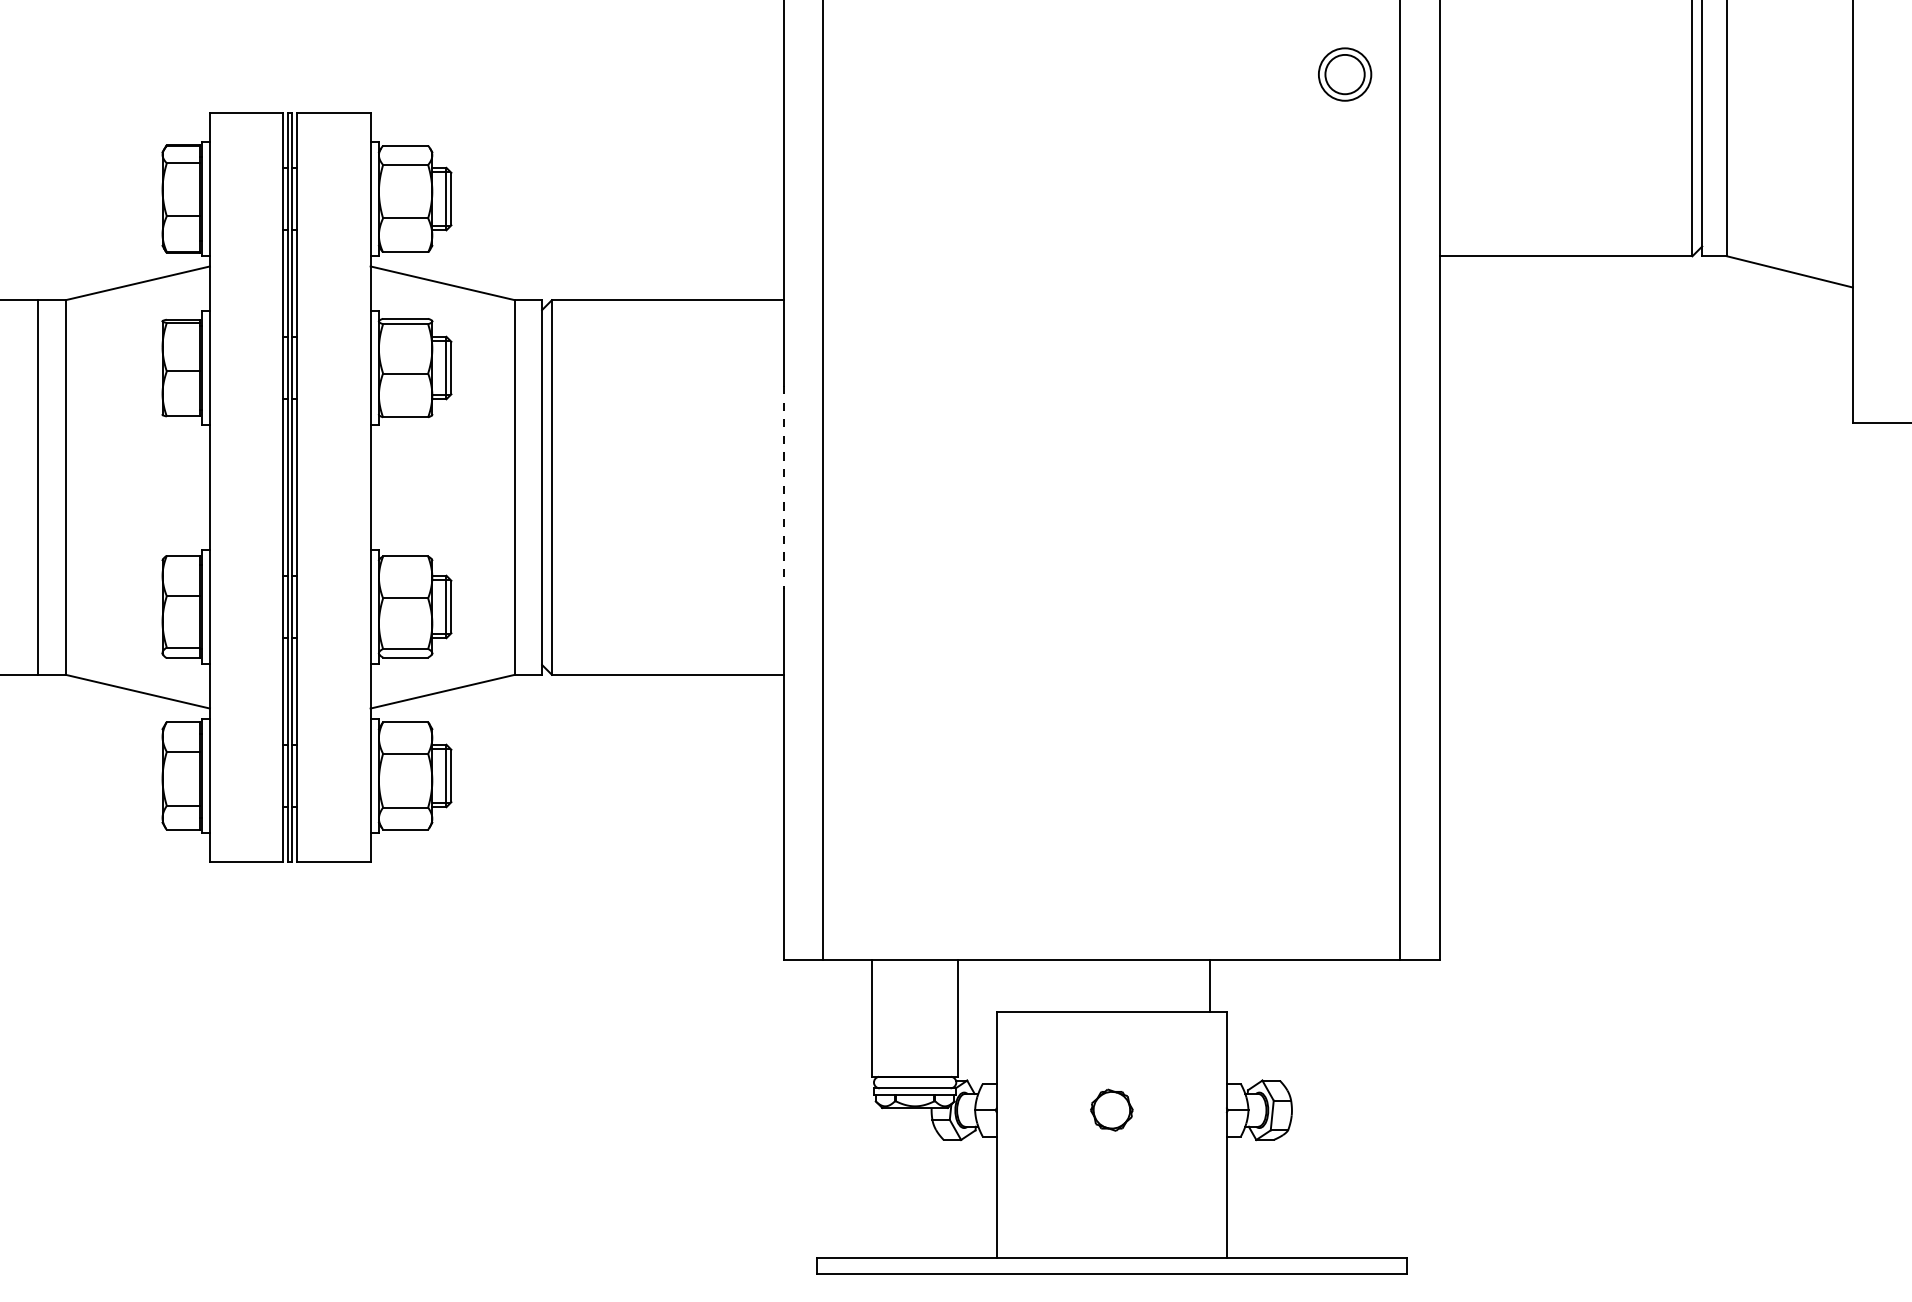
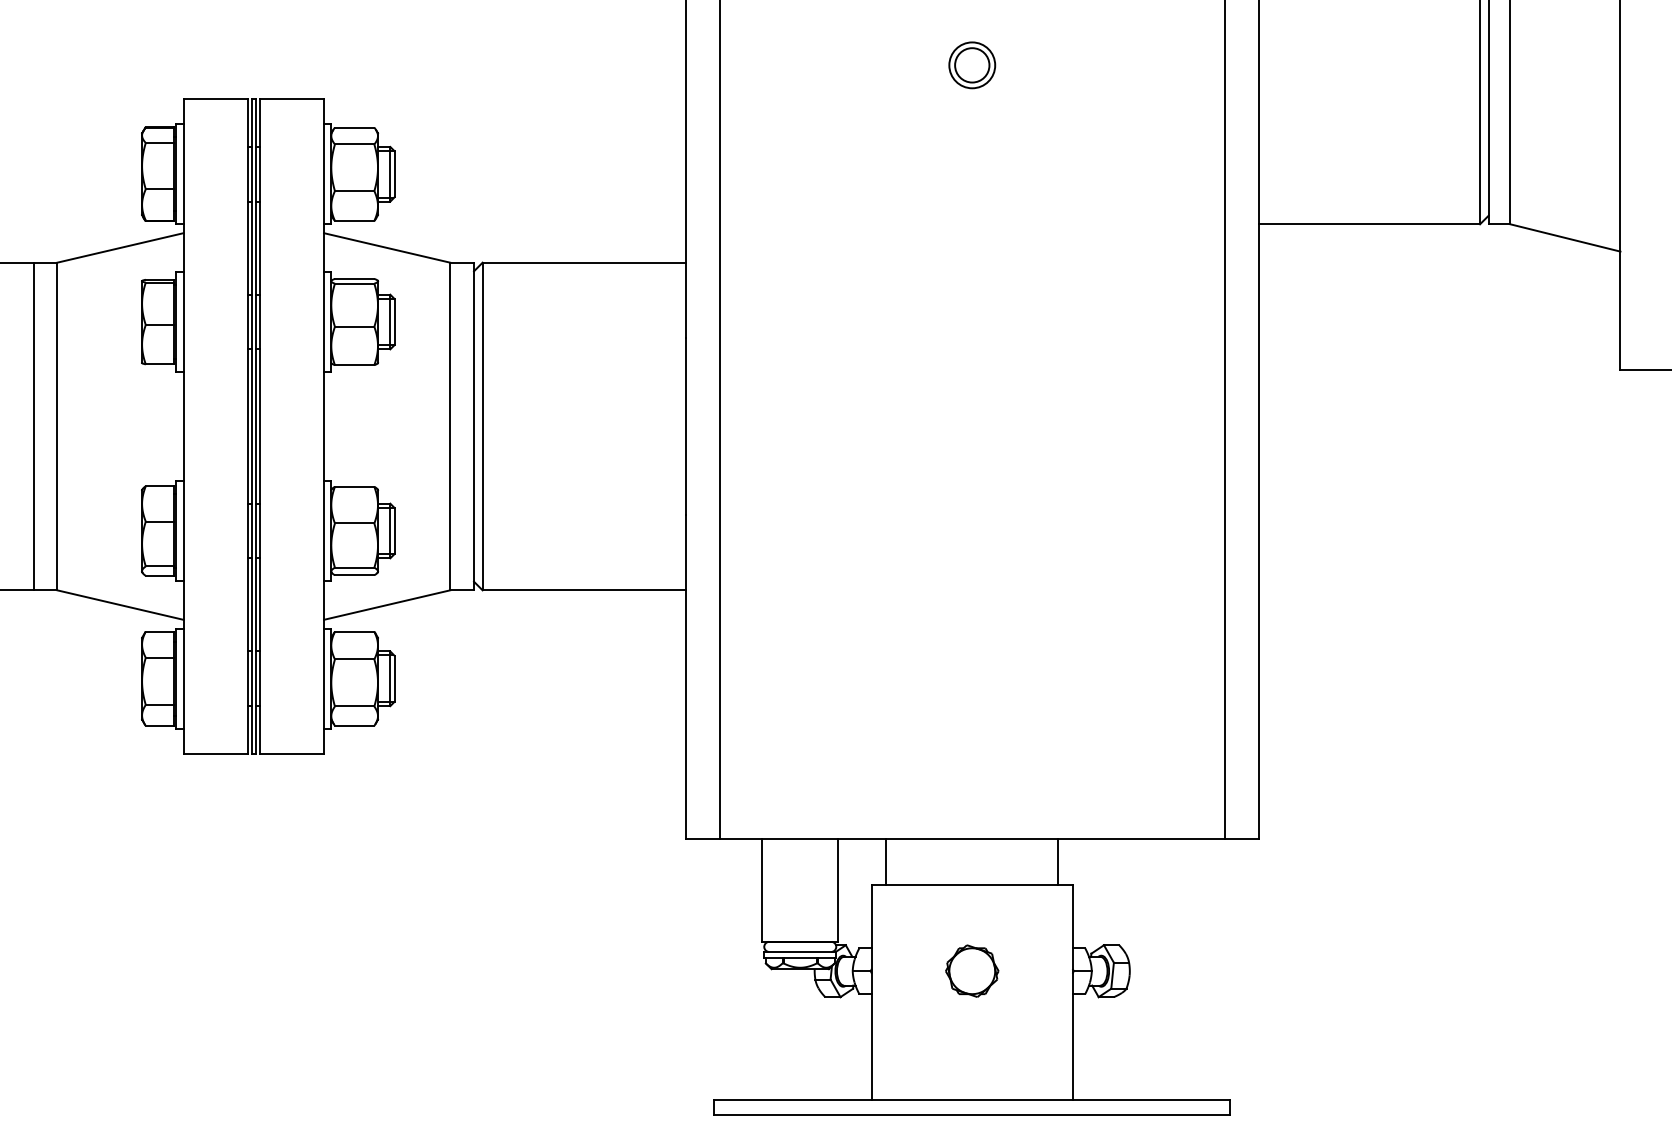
part: (1345, 74) -> (972, 65), moved
line: (783, 487) -> (685, 426), dashed -> solid
line: (1013, 986) -> (886, 862), added
part: (1112, 1109) -> (972, 970), size x1.43

